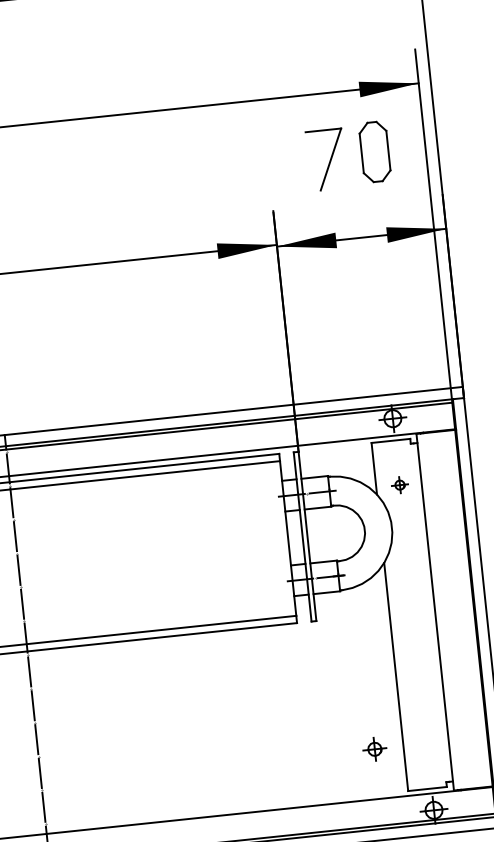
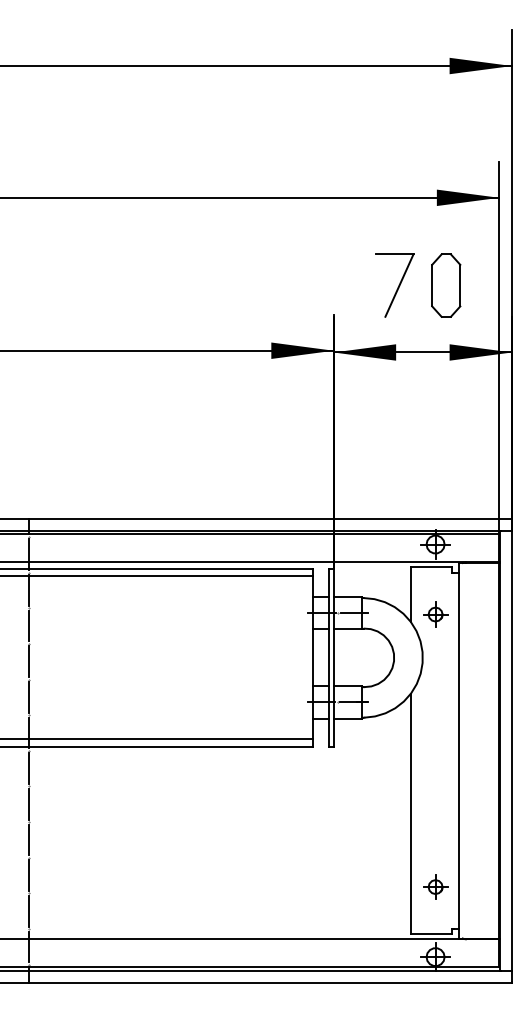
part: (375, 151) -> (446, 285), moved
part: (326, 159) -> (394, 285), moved
part: (399, 485) -> (435, 614), size x1.43
part: (374, 748) -> (435, 886), moved

